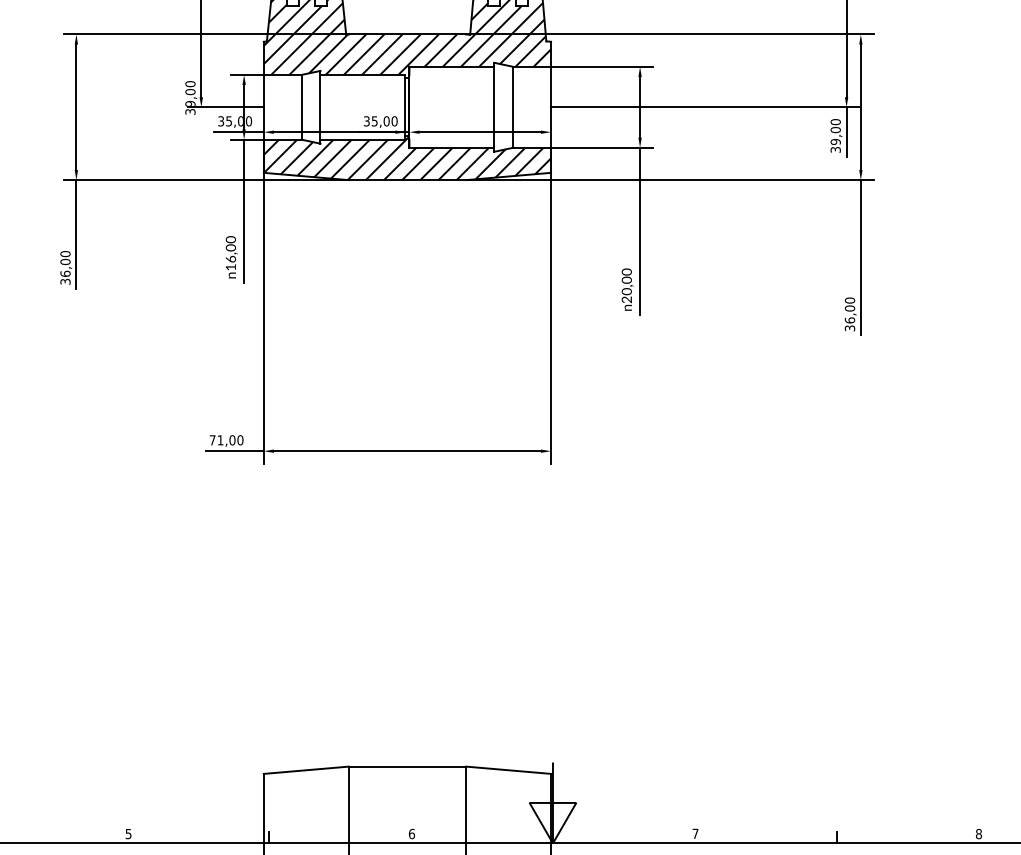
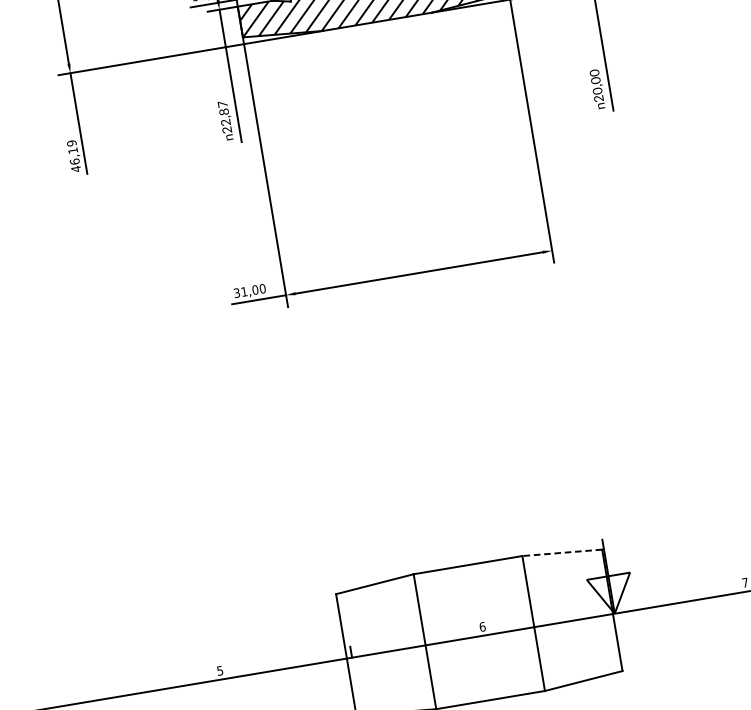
text: (230, 253) -> (224, 117), 16,00 -> 22,87
text: (65, 268) -> (74, 156), 36,00 -> 46,19
text: (212, 440) -> (236, 293), 71,00 -> 31,00
line: (508, 770) -> (562, 553), solid -> dashed

